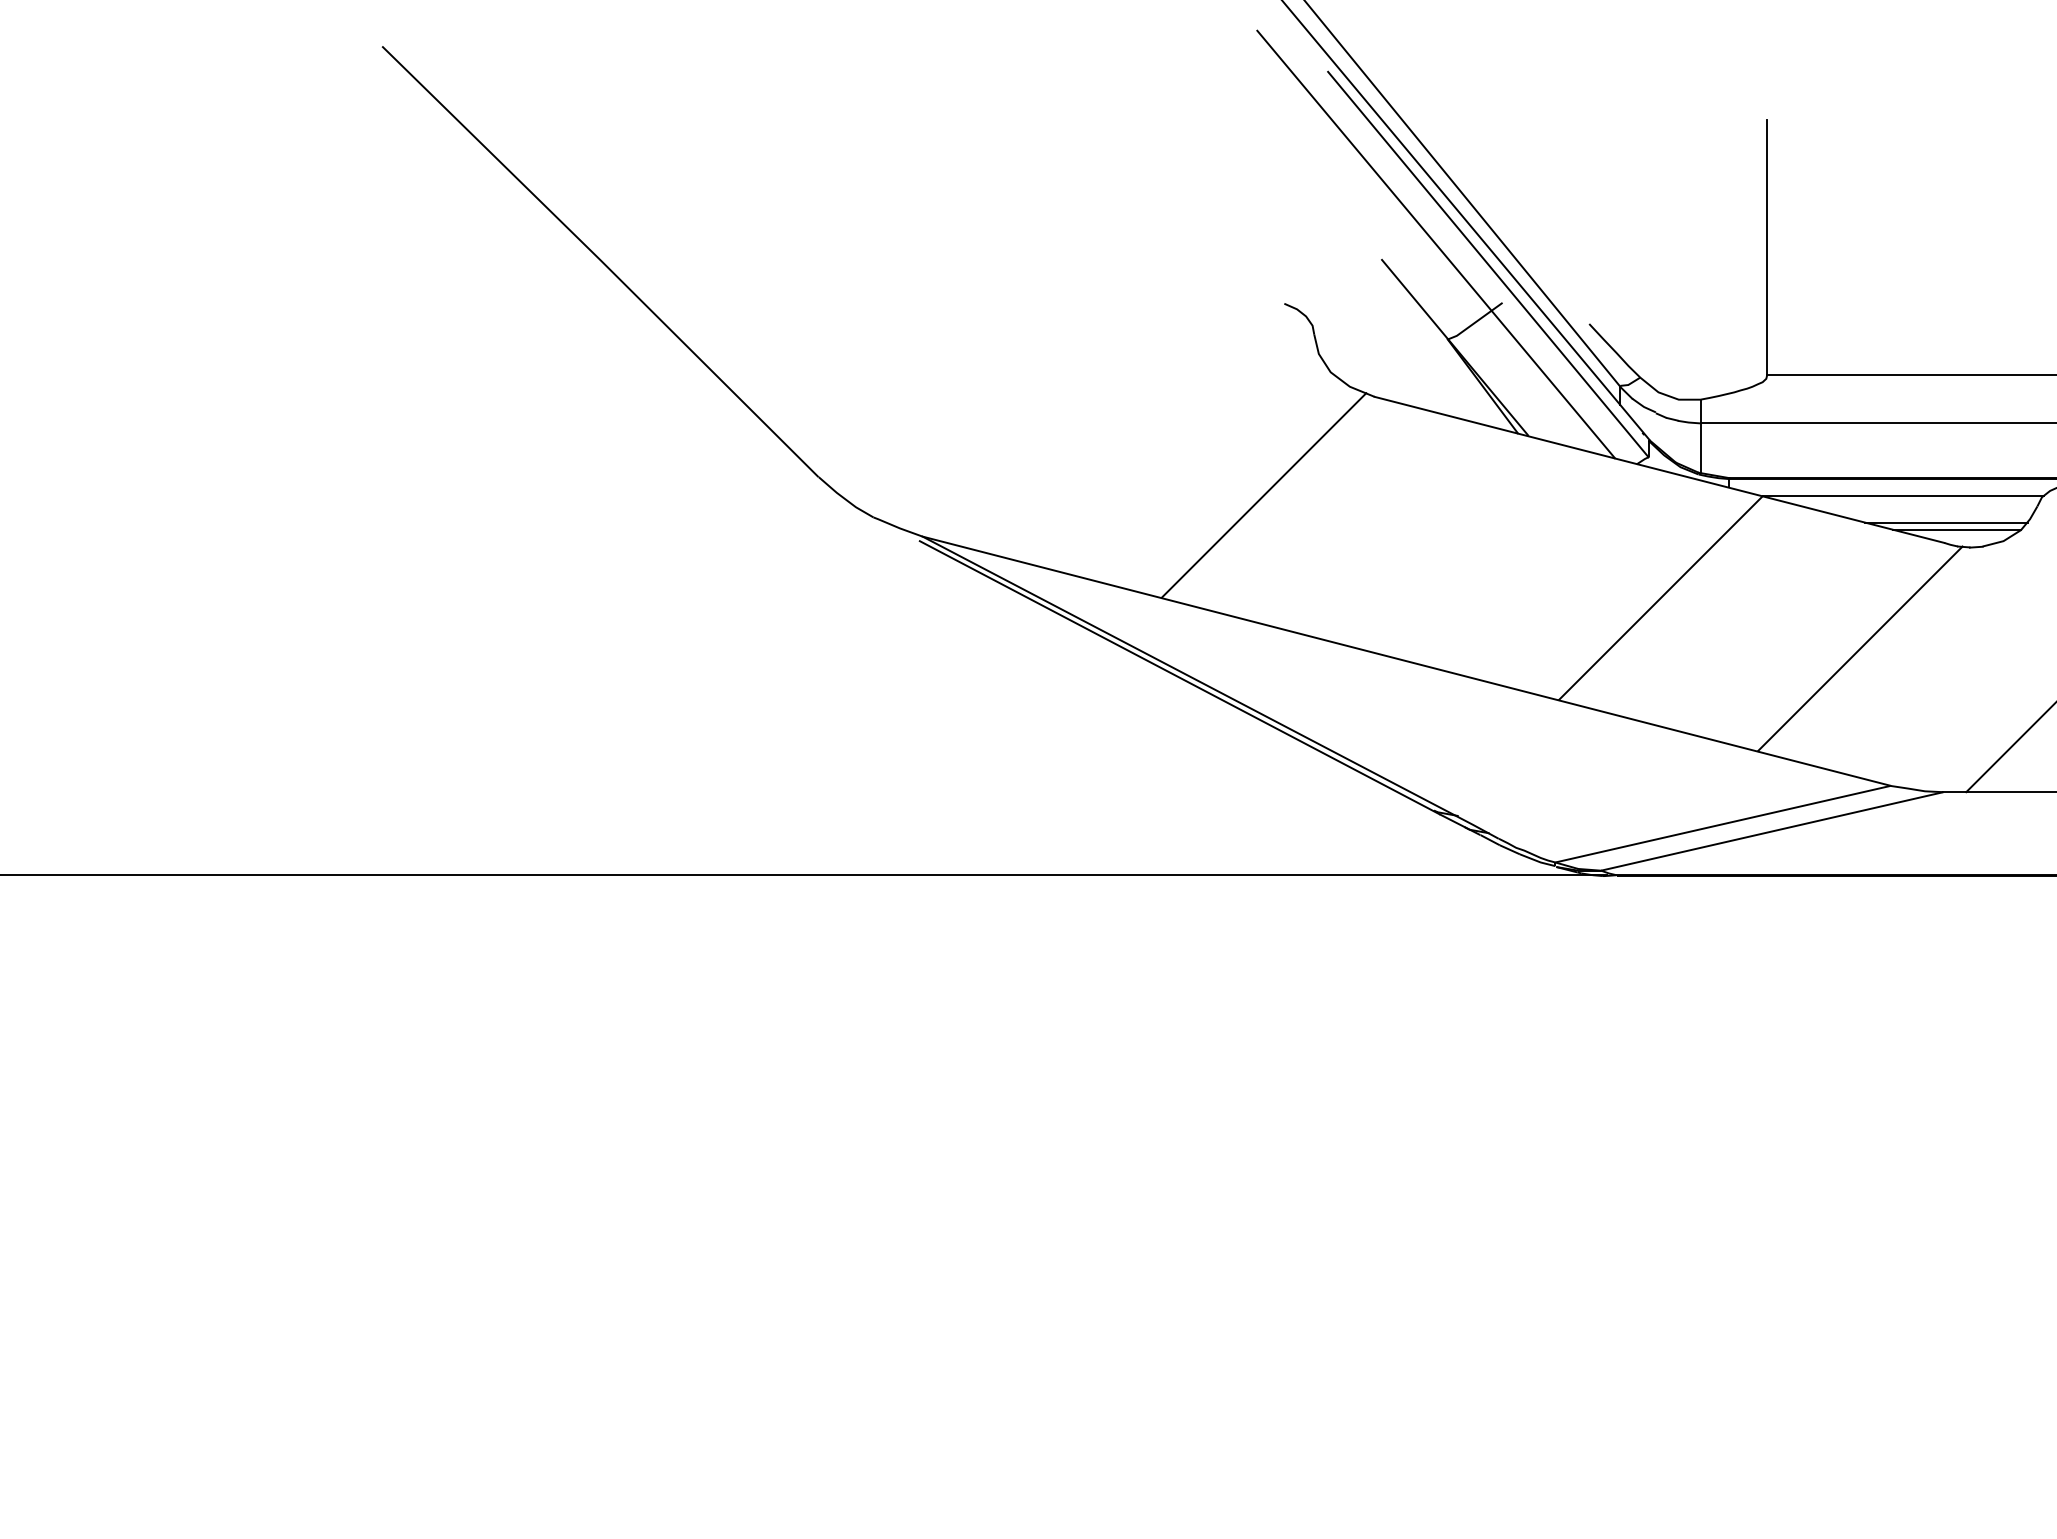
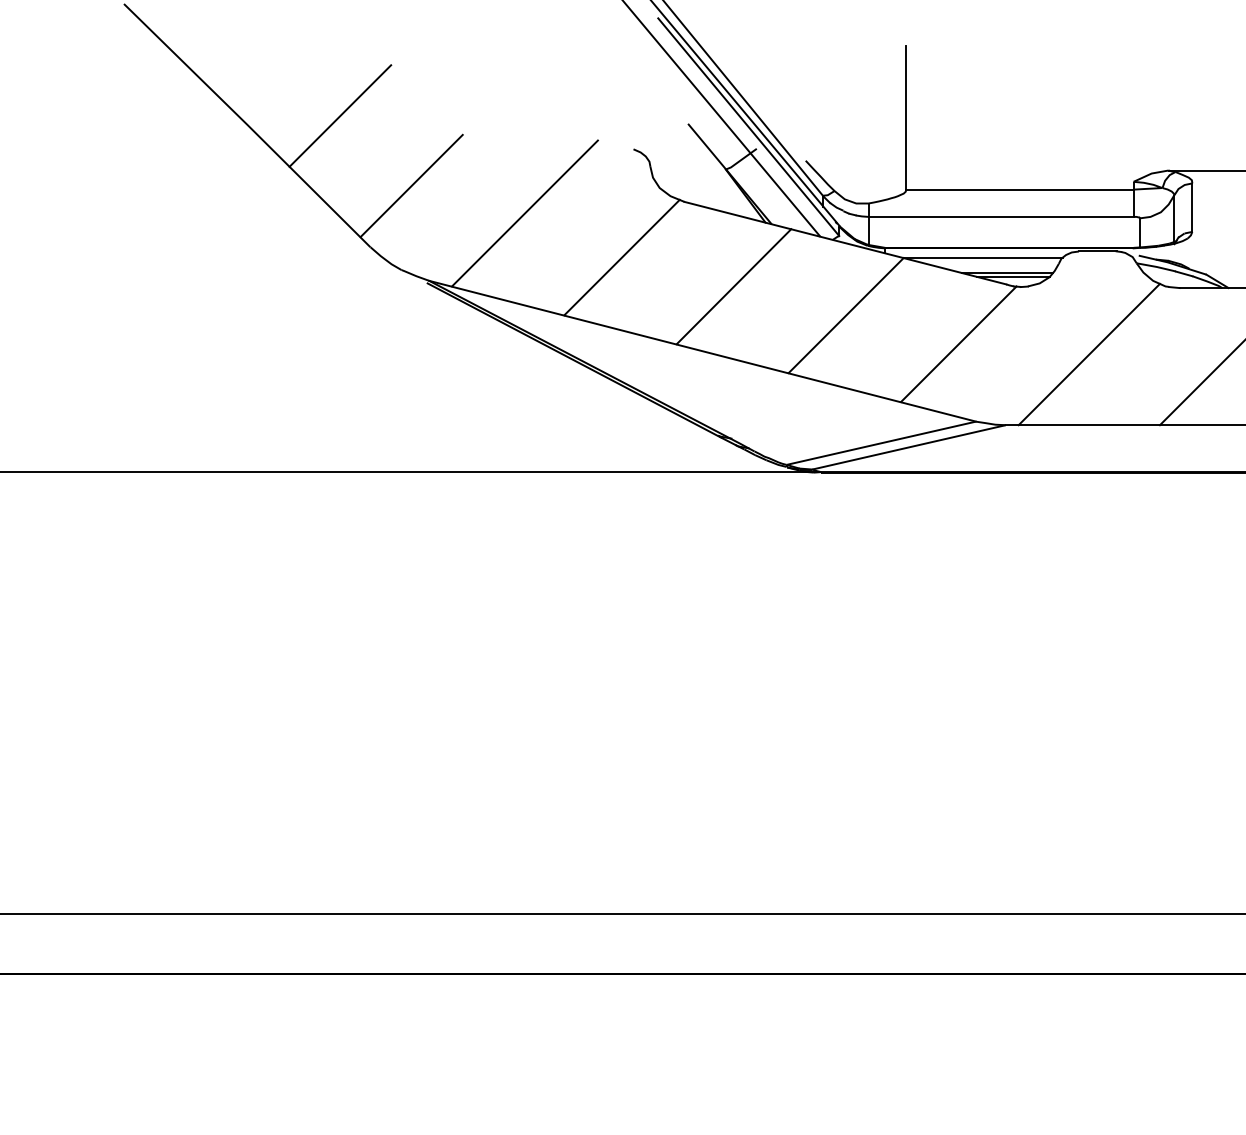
line: (765, 243) -> (340, 115), added
line: (891, 367) -> (411, 185), added
line: (1091, 417) -> (524, 213), added
line: (1461, 546) -> (733, 286), added

